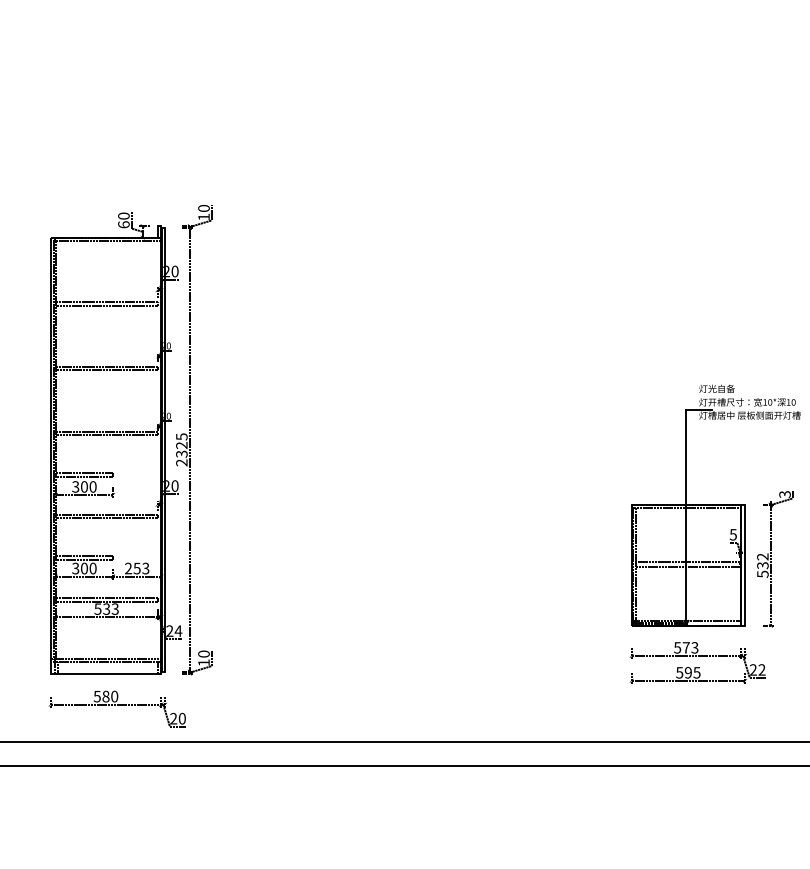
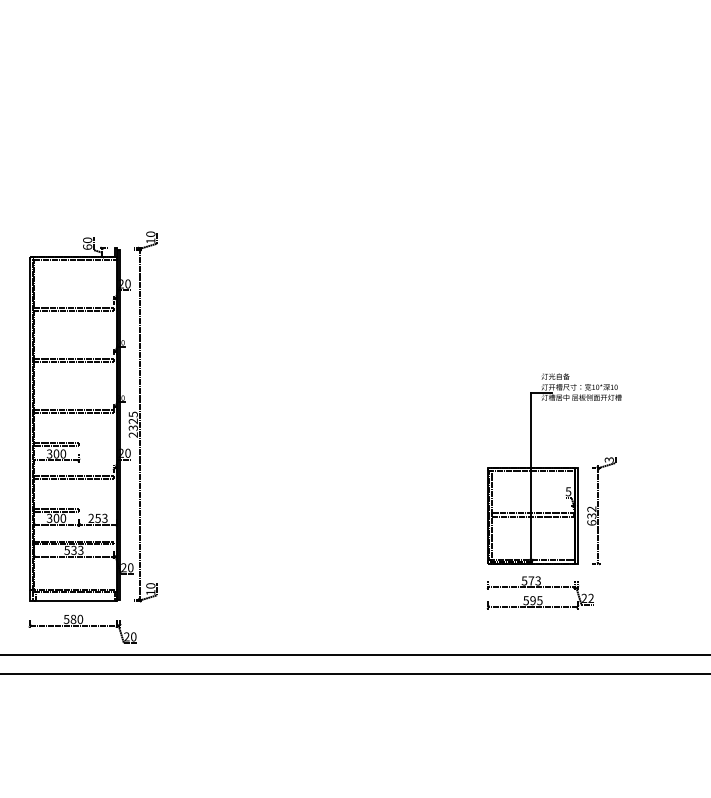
text: (762, 573) -> (591, 522), 532 -> 632
text: (178, 630) -> (130, 567), 24 -> 20

